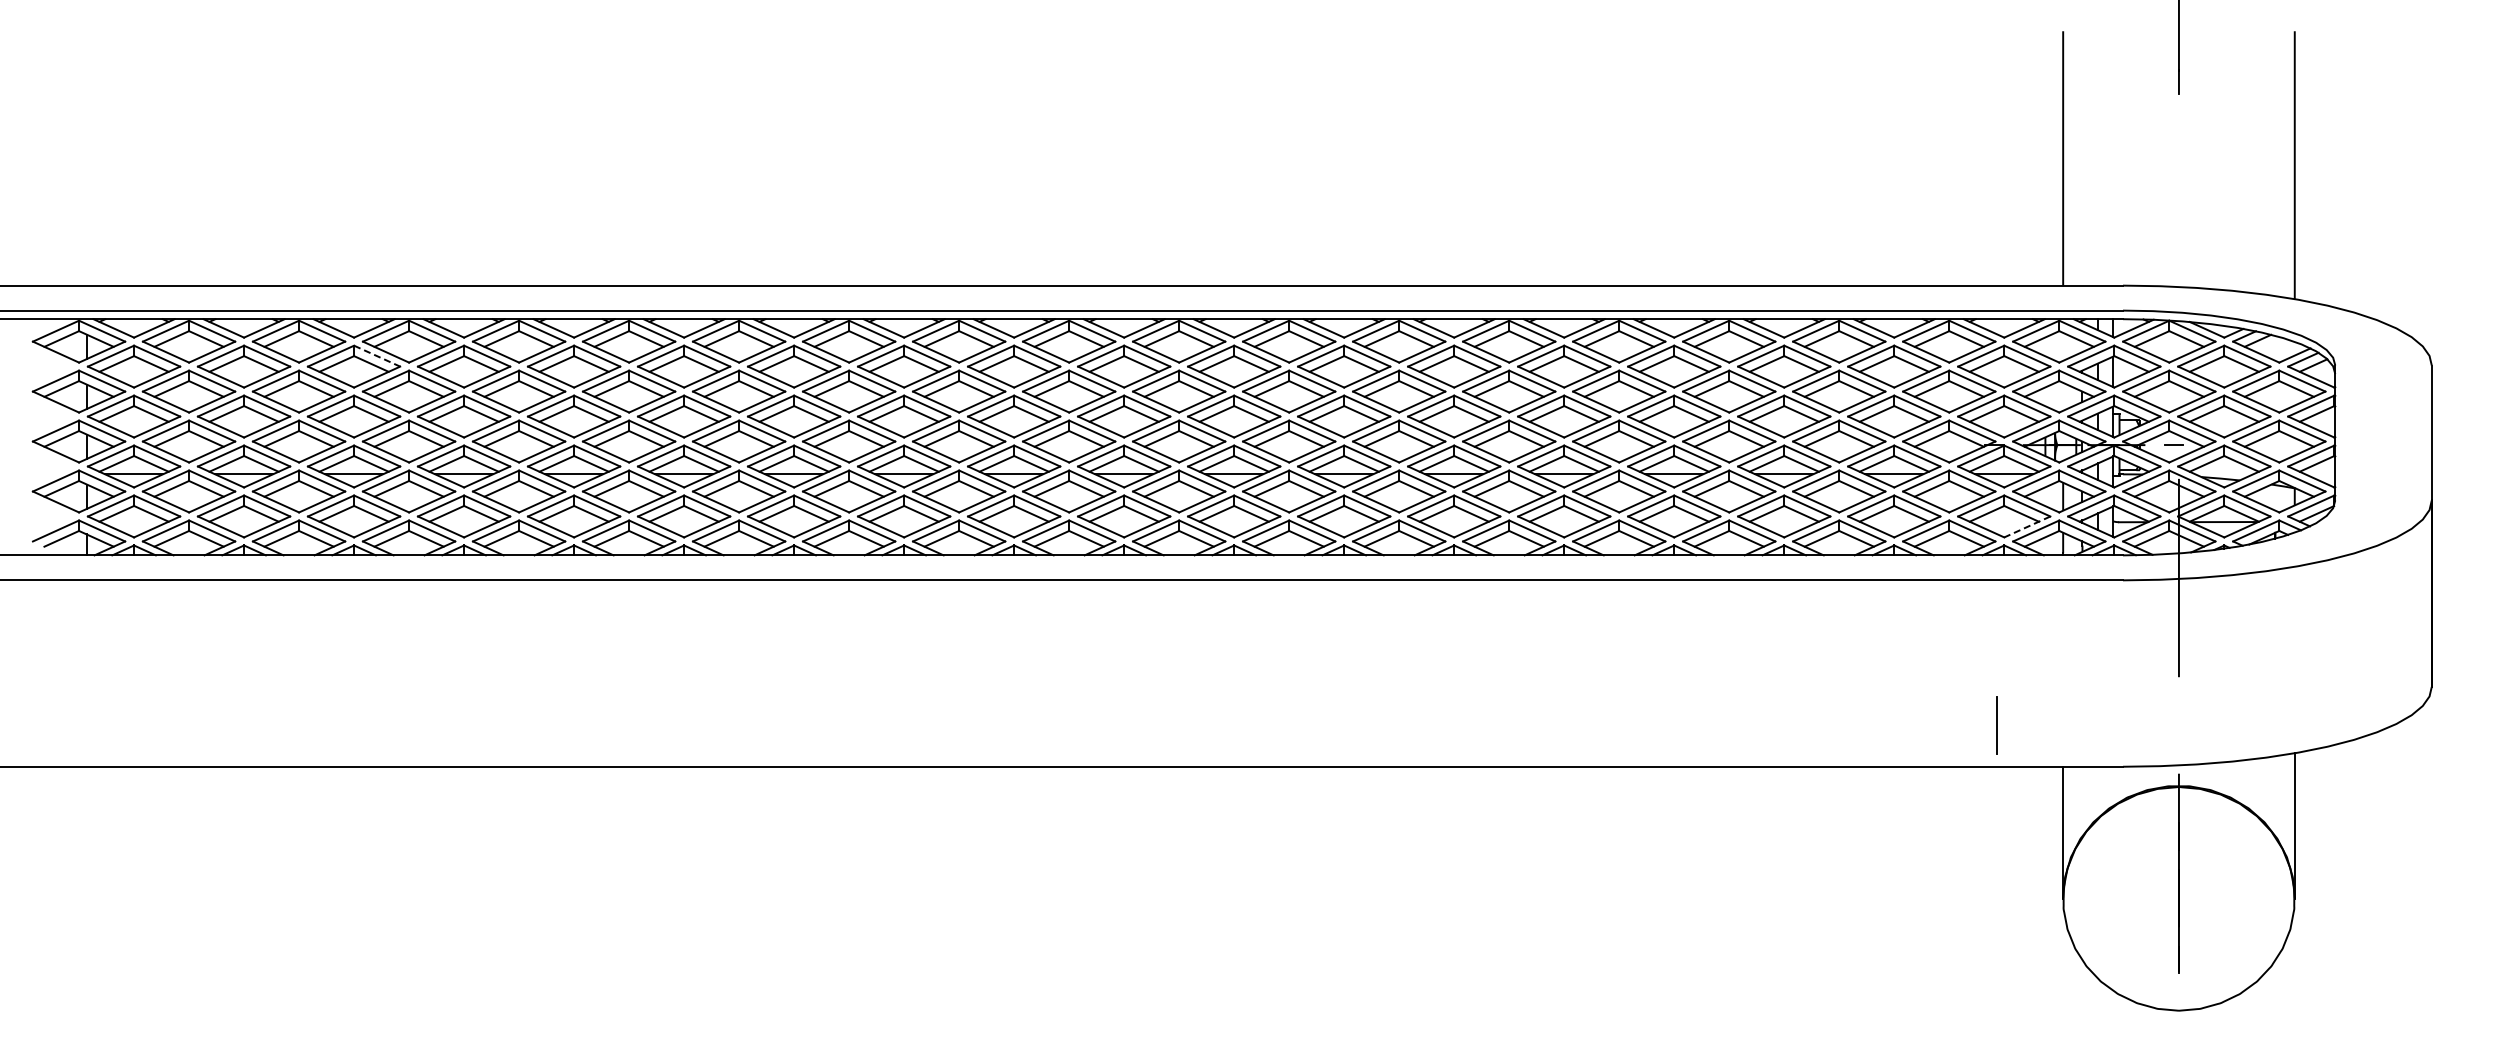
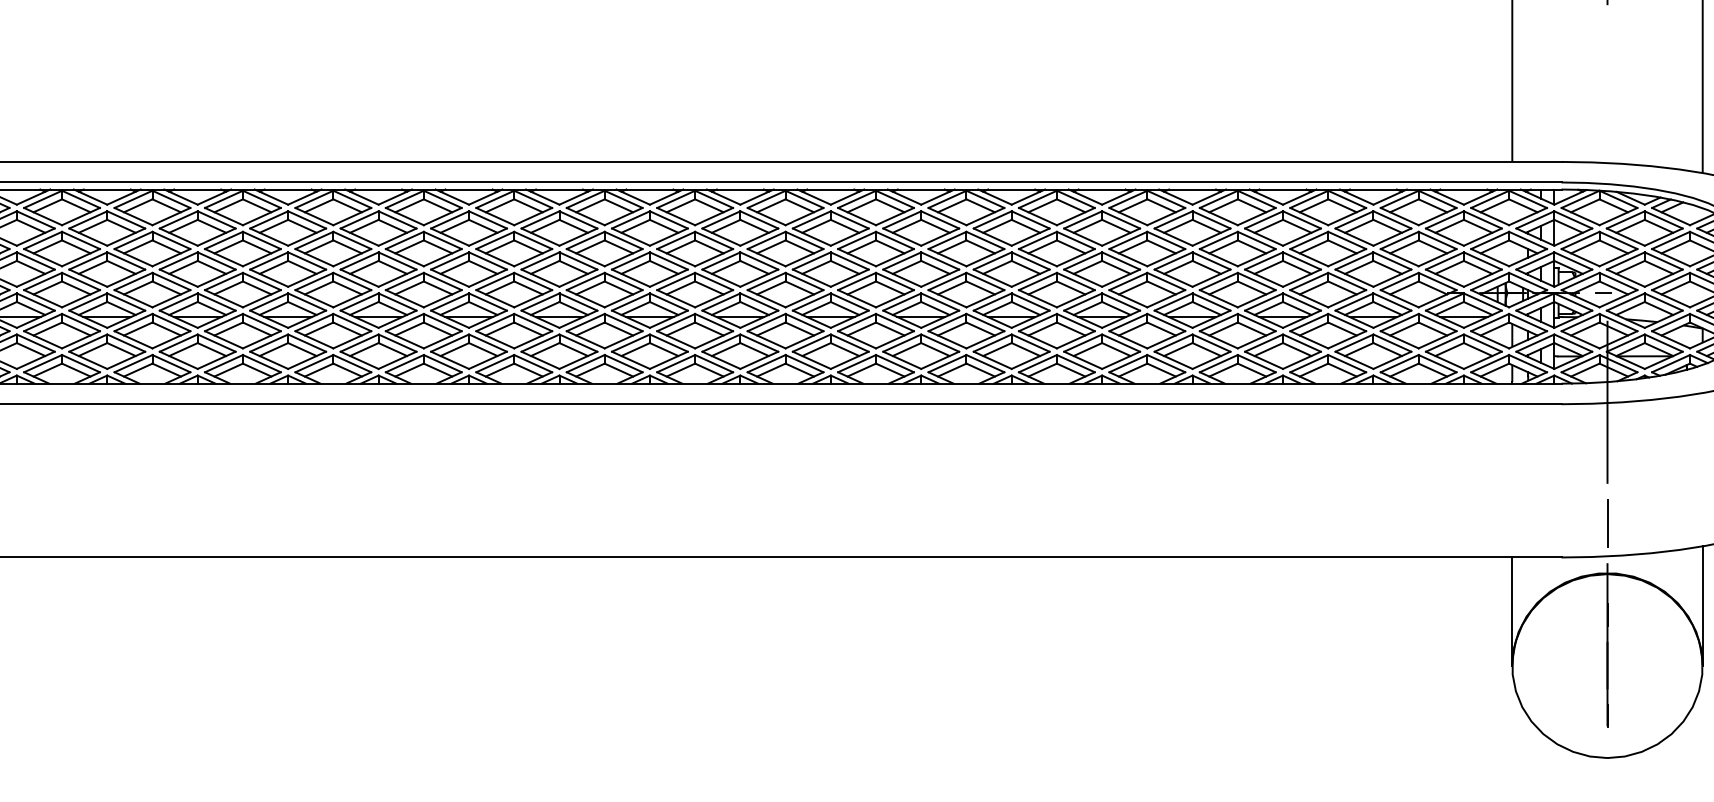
line: (377, 356) -> (126, 220), dashed -> solid
line: (2026, 527) -> (1482, 360), dashed -> solid
line: (1996, 725) -> (1607, 523), moved

